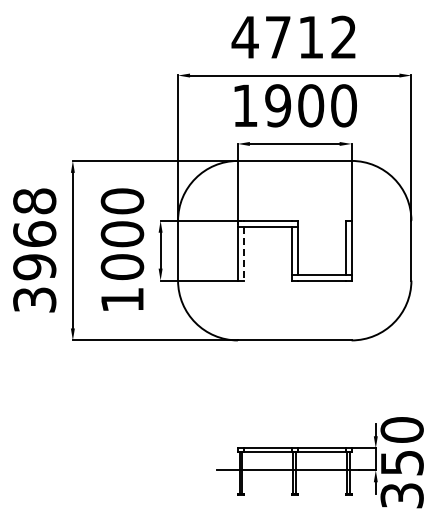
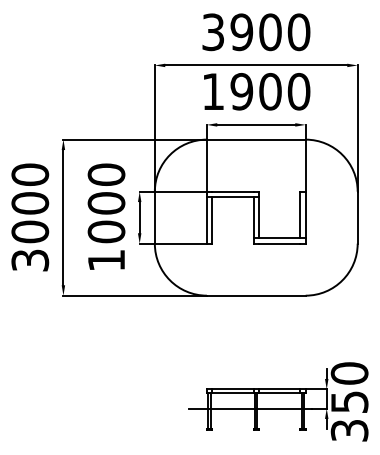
text: (293, 37) -> (255, 32), 4712 -> 3900
text: (34, 234) -> (30, 203), 3968 -> 3000
line: (243, 253) -> (211, 220), dashed -> solid

